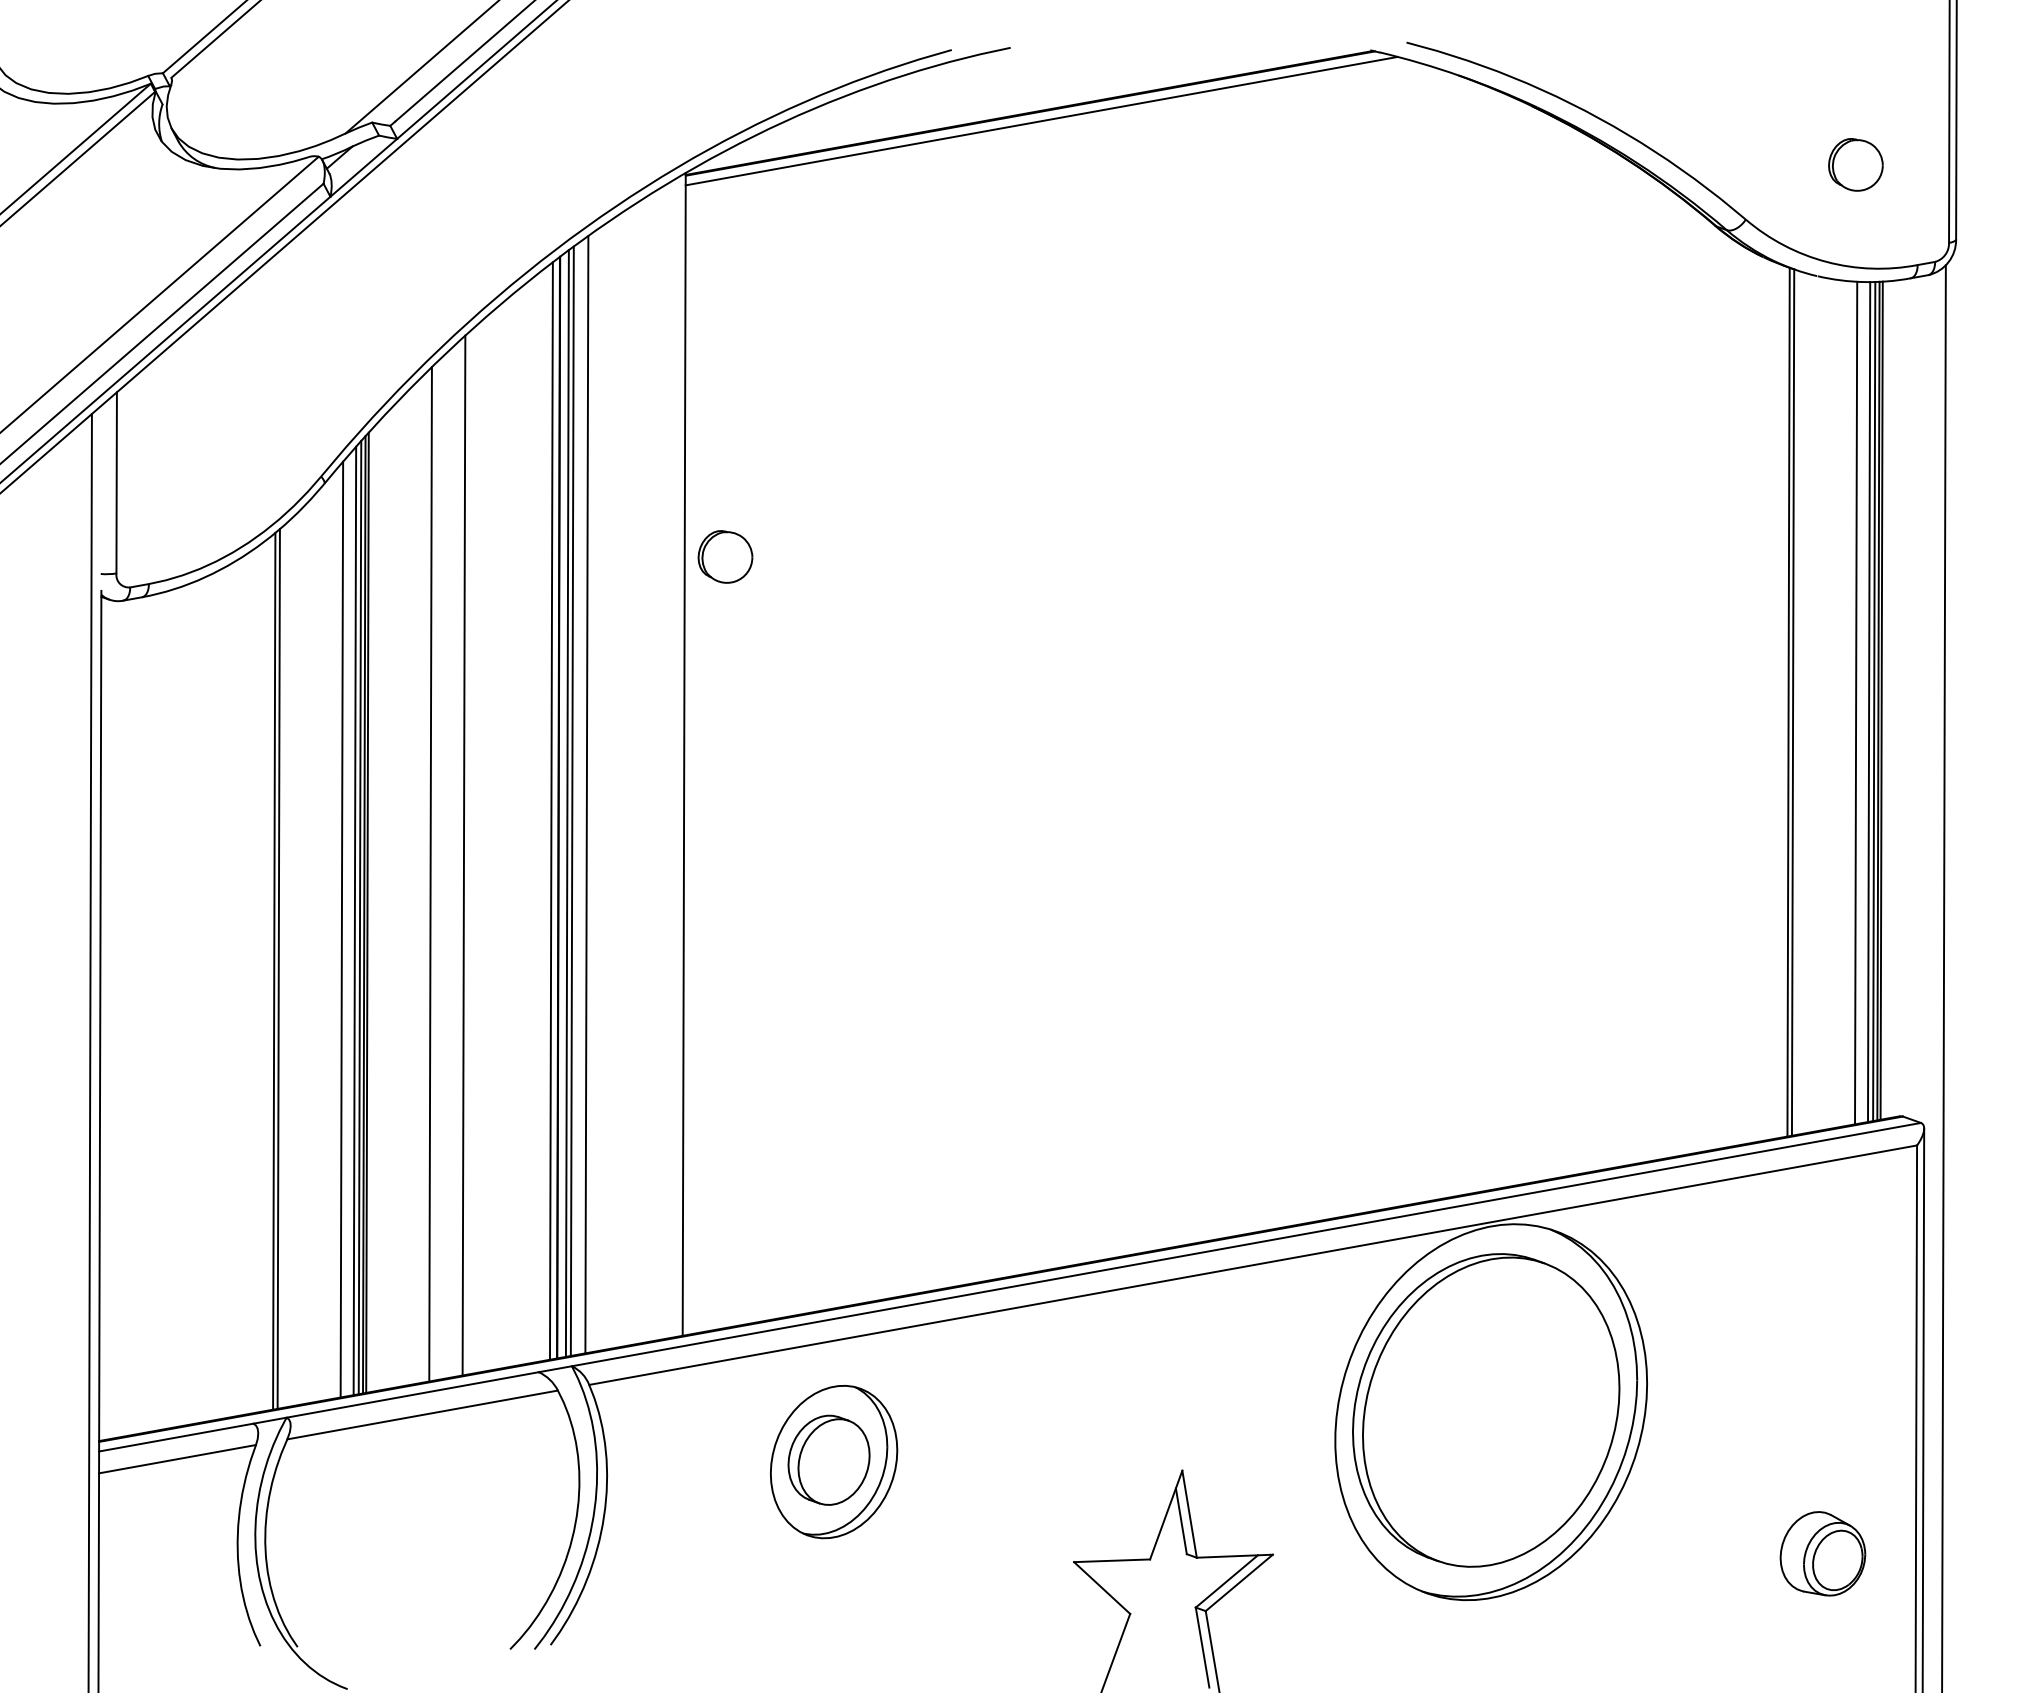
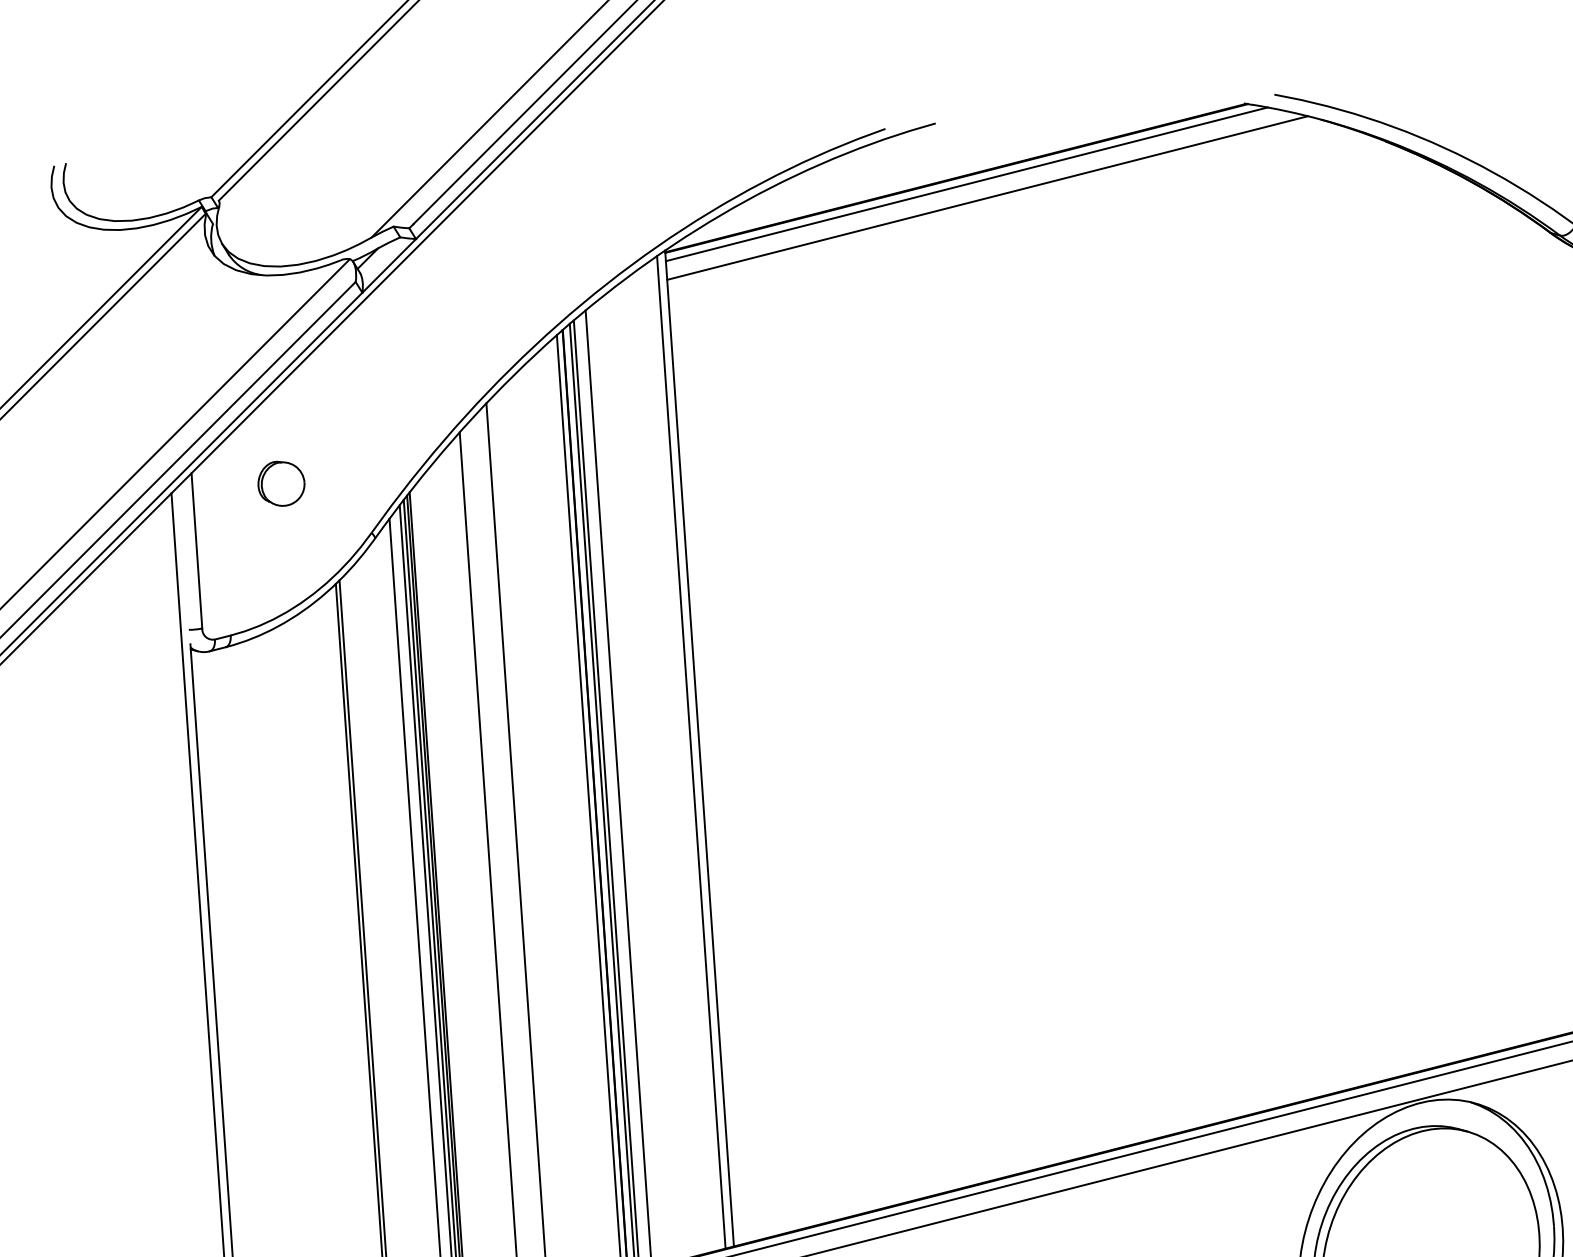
line: (1064, 138) -> (987, 197), added
part: (725, 556) -> (281, 483), moved
line: (673, 757) -> (690, 751), added

